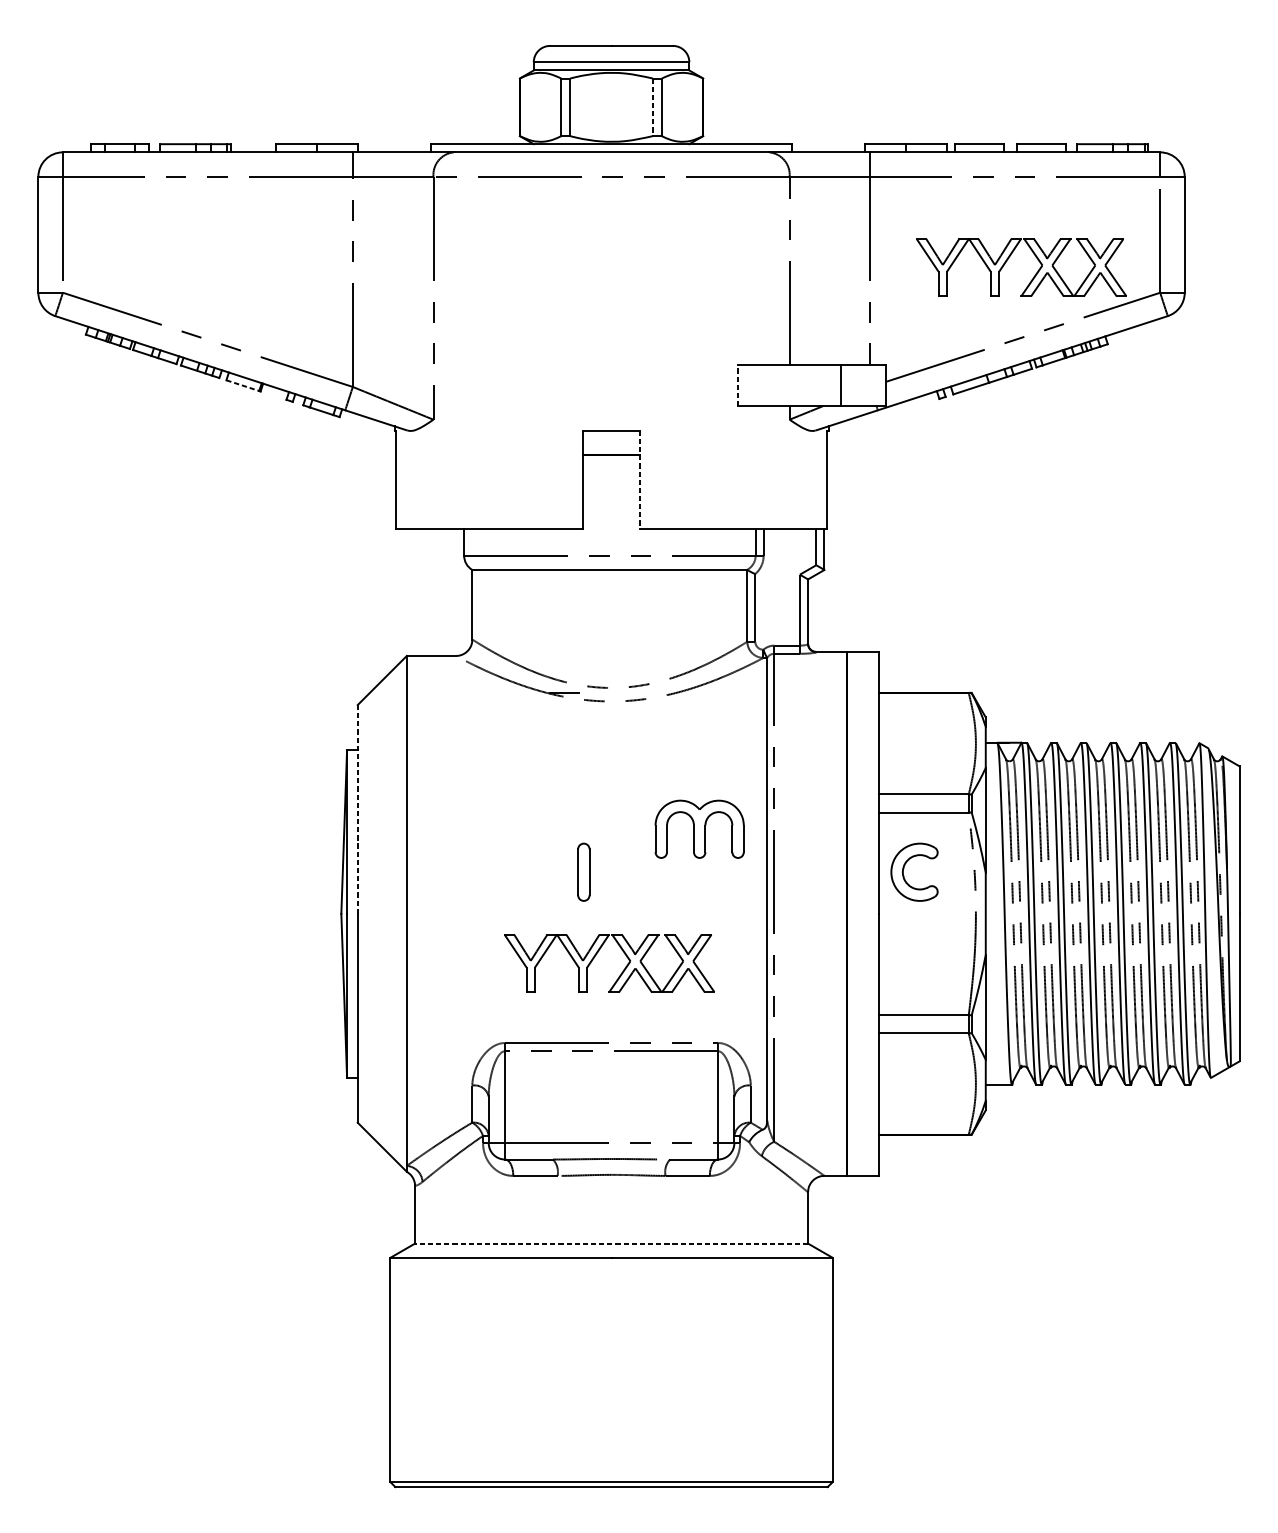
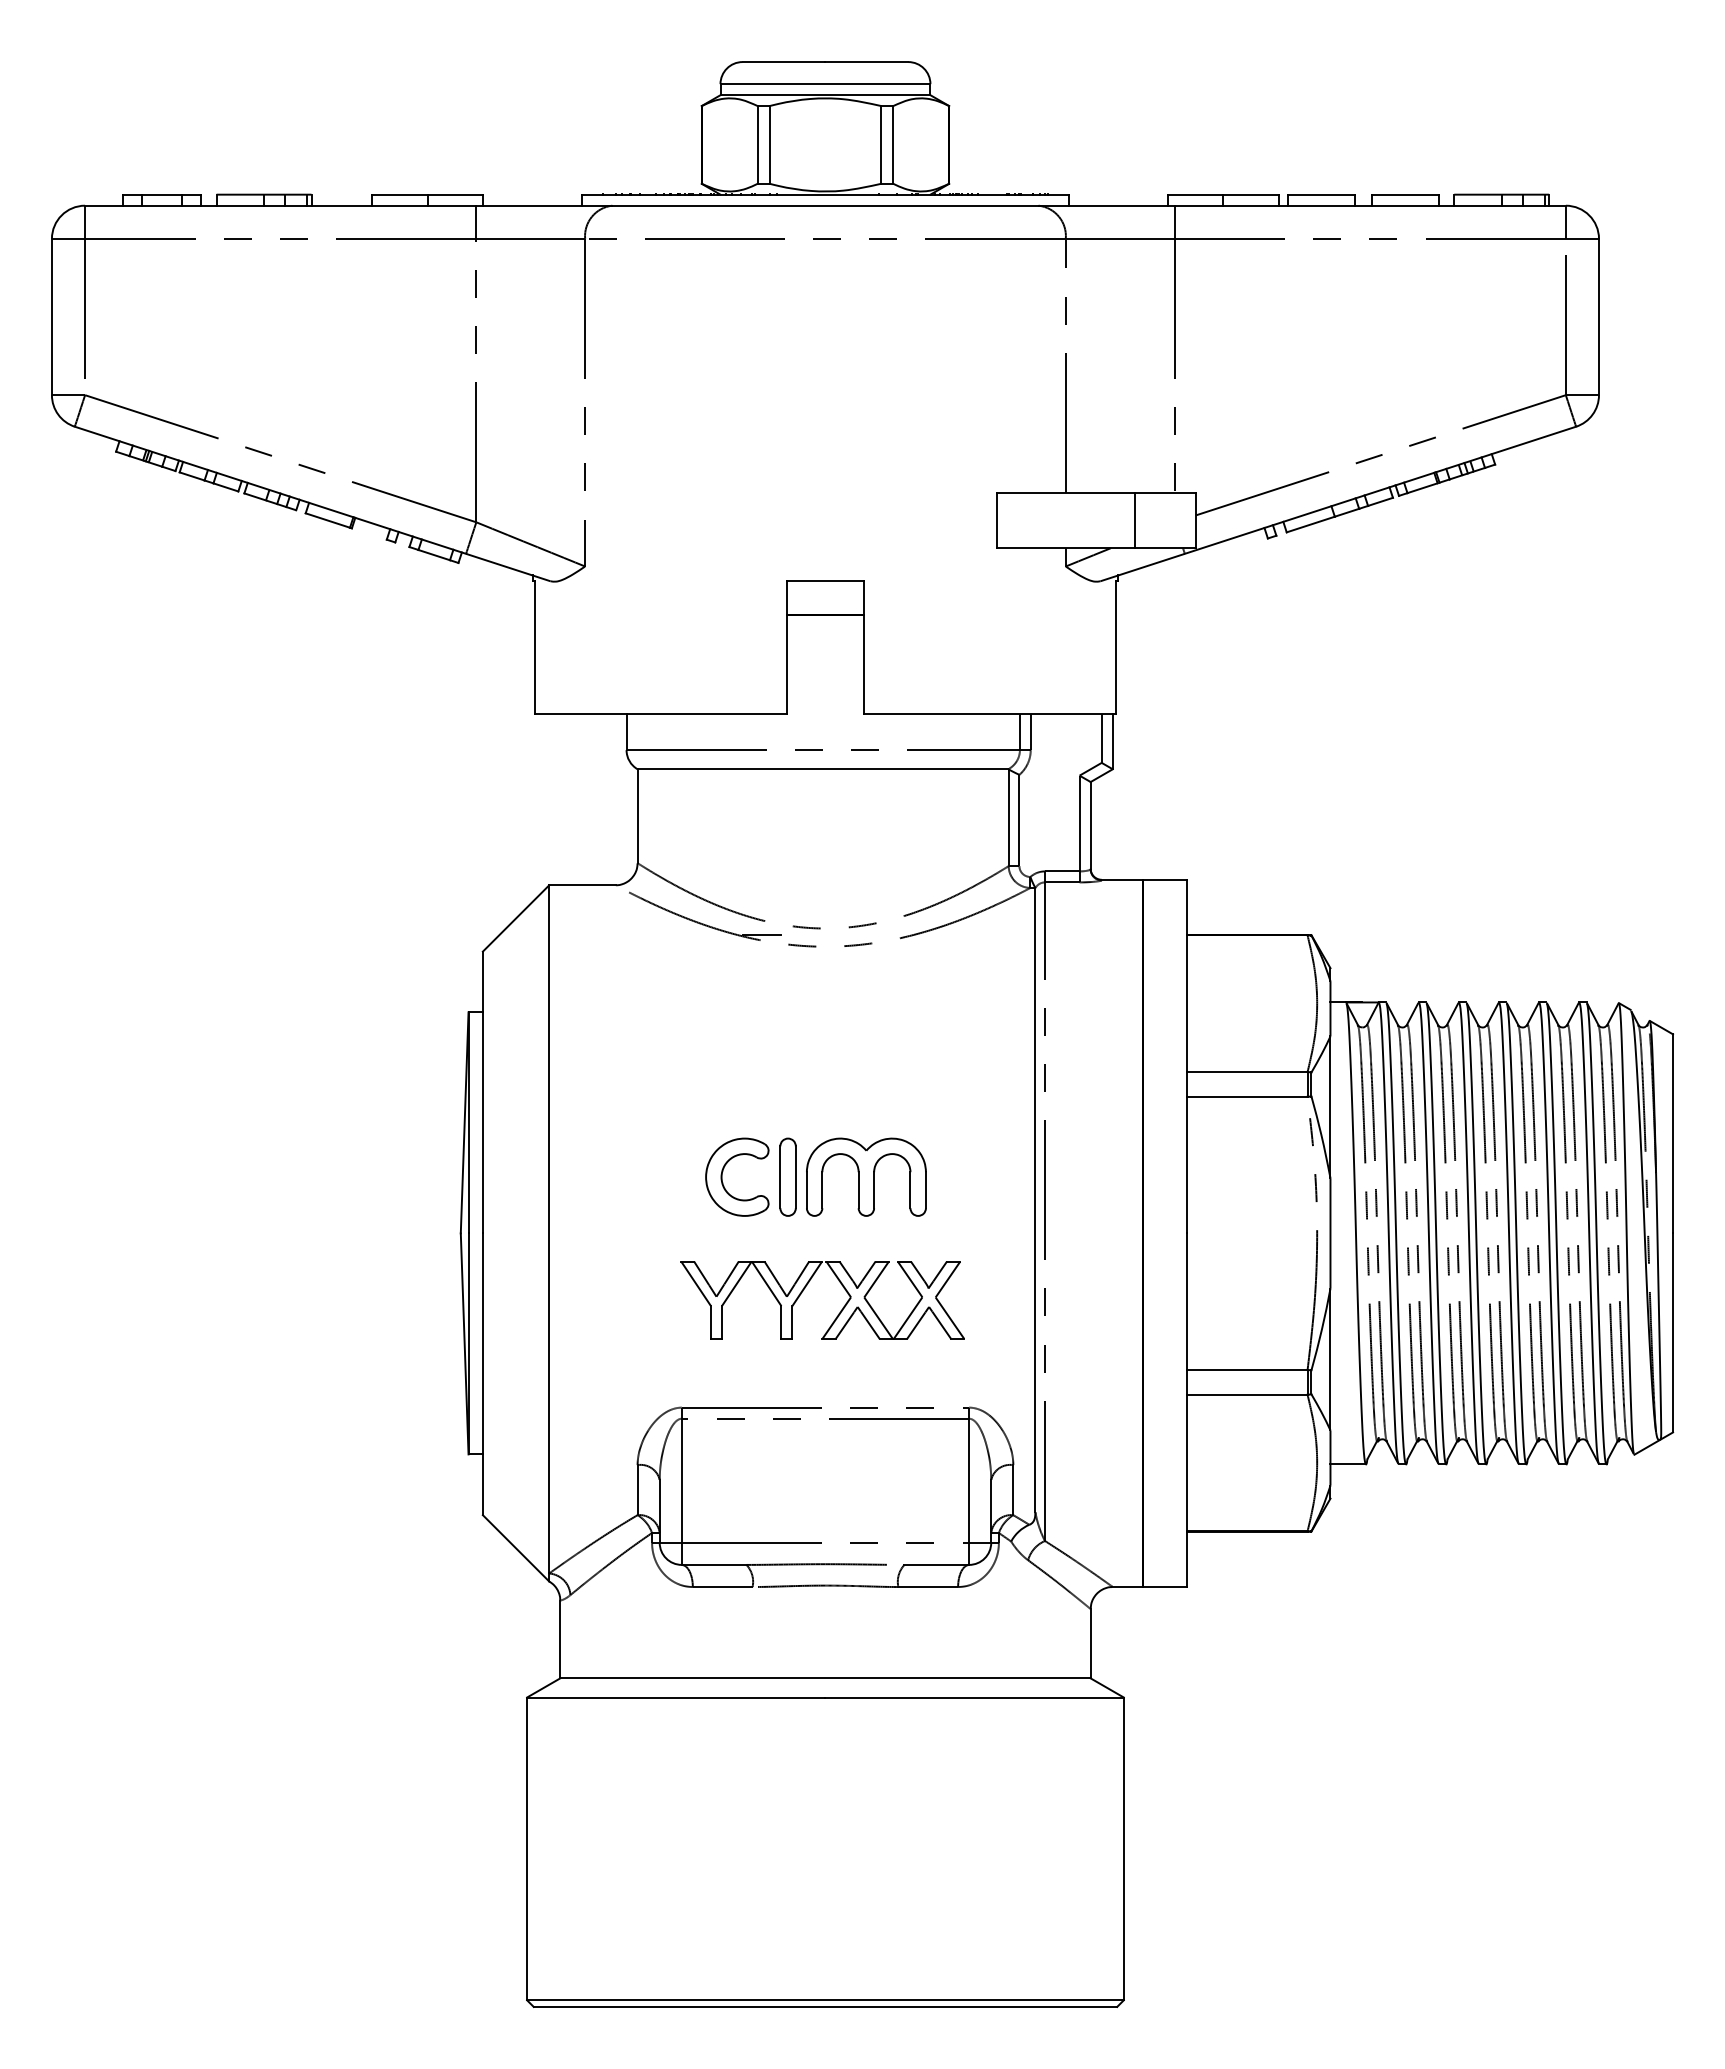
line: (653, 107) -> (881, 144), dashed -> solid
part: (1034, 275) -> (1396, 371), removed
line: (243, 385) -> (328, 520), dashed -> solid
line: (738, 385) -> (996, 520), dashed -> solid
line: (640, 480) -> (864, 648), dashed -> solid
line: (357, 809) -> (482, 1092), dashed -> solid
part: (699, 828) -> (866, 1176), moved
part: (904, 868) -> (723, 1171), moved
line: (610, 1243) -> (824, 1678), dashed -> solid

